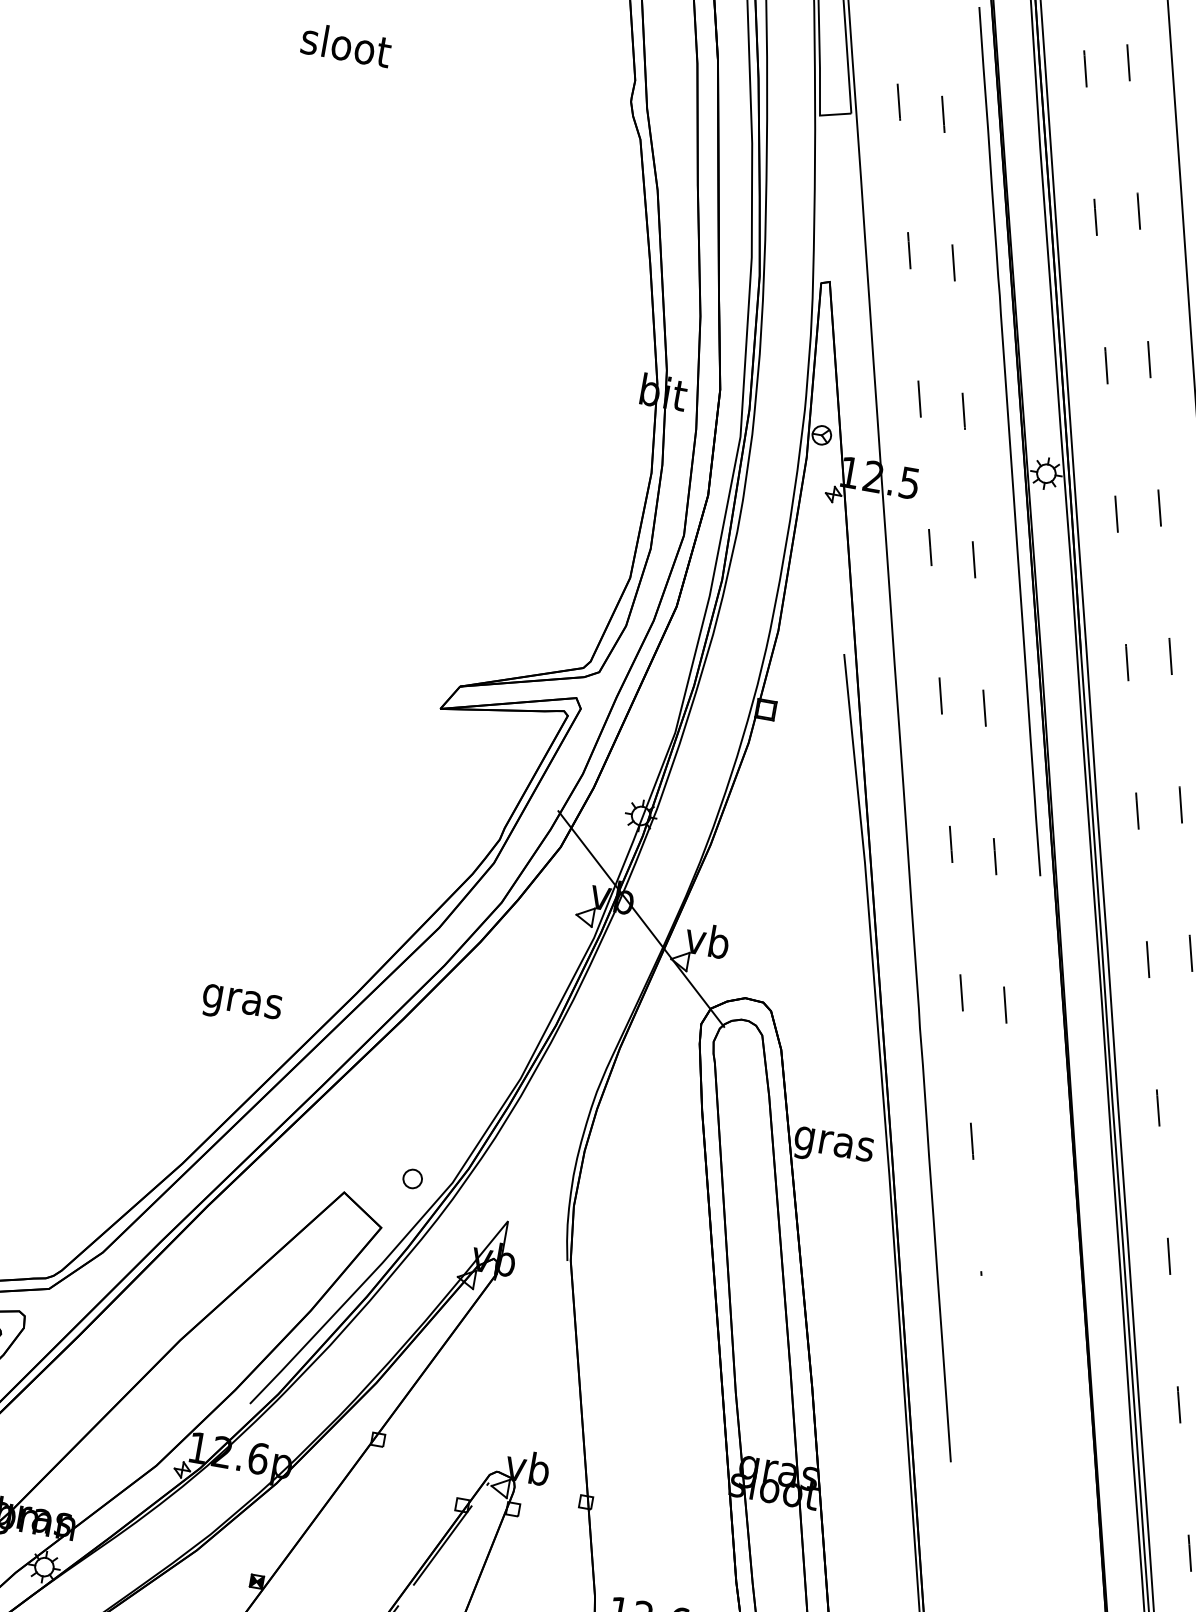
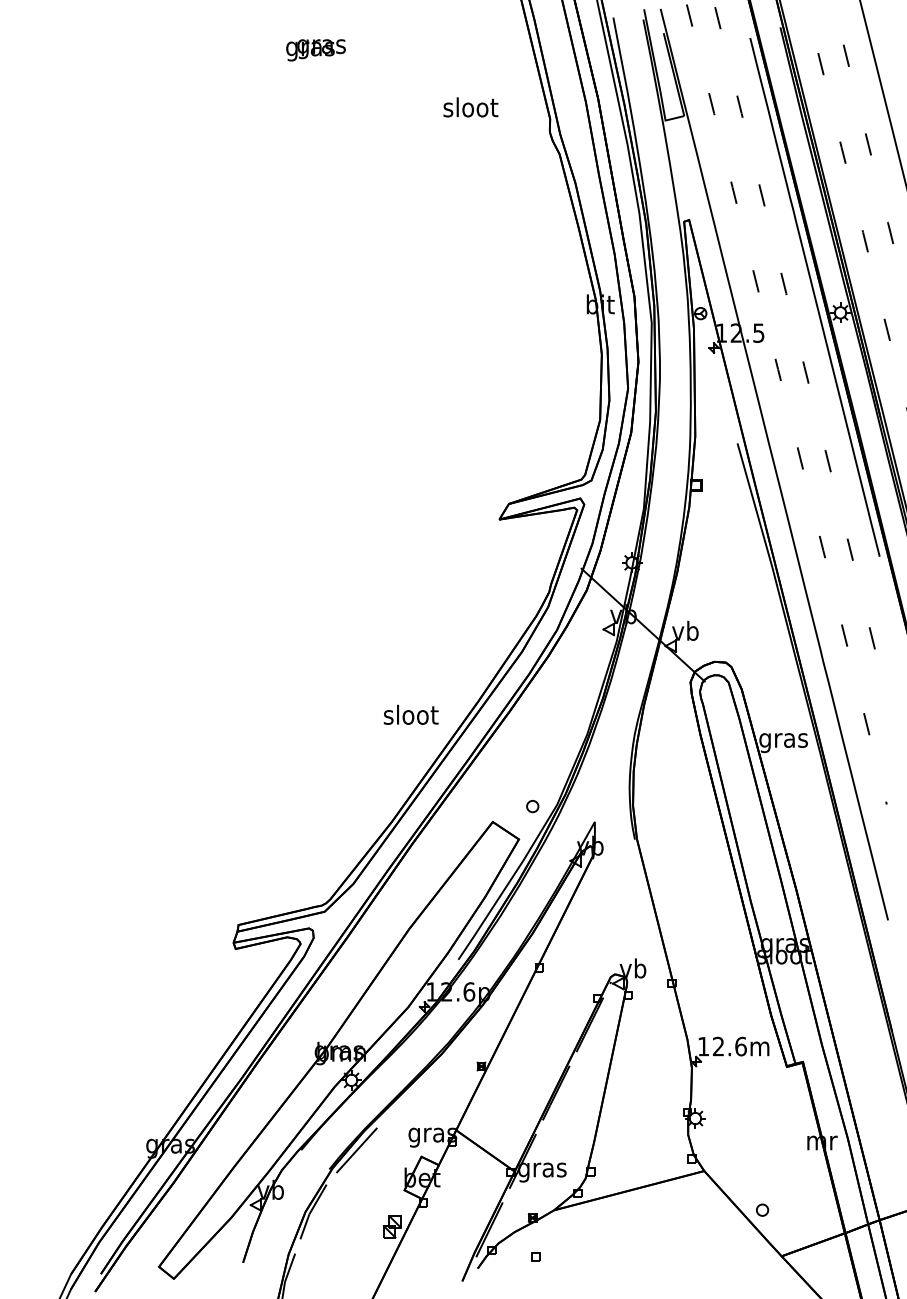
text: (345, 45) -> (470, 107), moved
text: (241, 999) -> (410, 716), gras -> sloot

